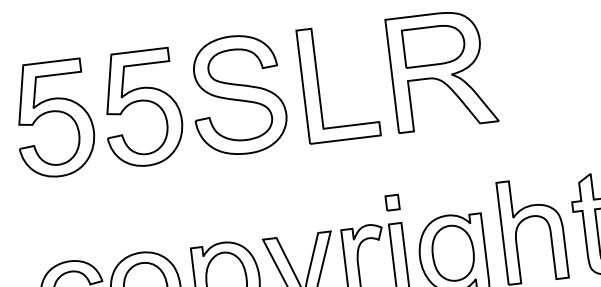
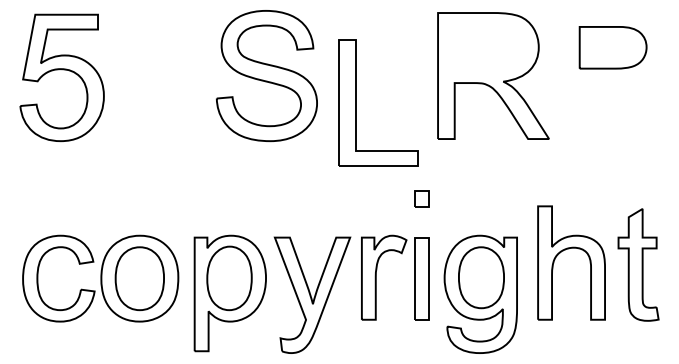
part: (433, 45) -> (612, 47), moved
part: (318, 84) -> (356, 102), moved
part: (141, 101) -> (159, 70), removed
part: (392, 202) -> (421, 198), moved

